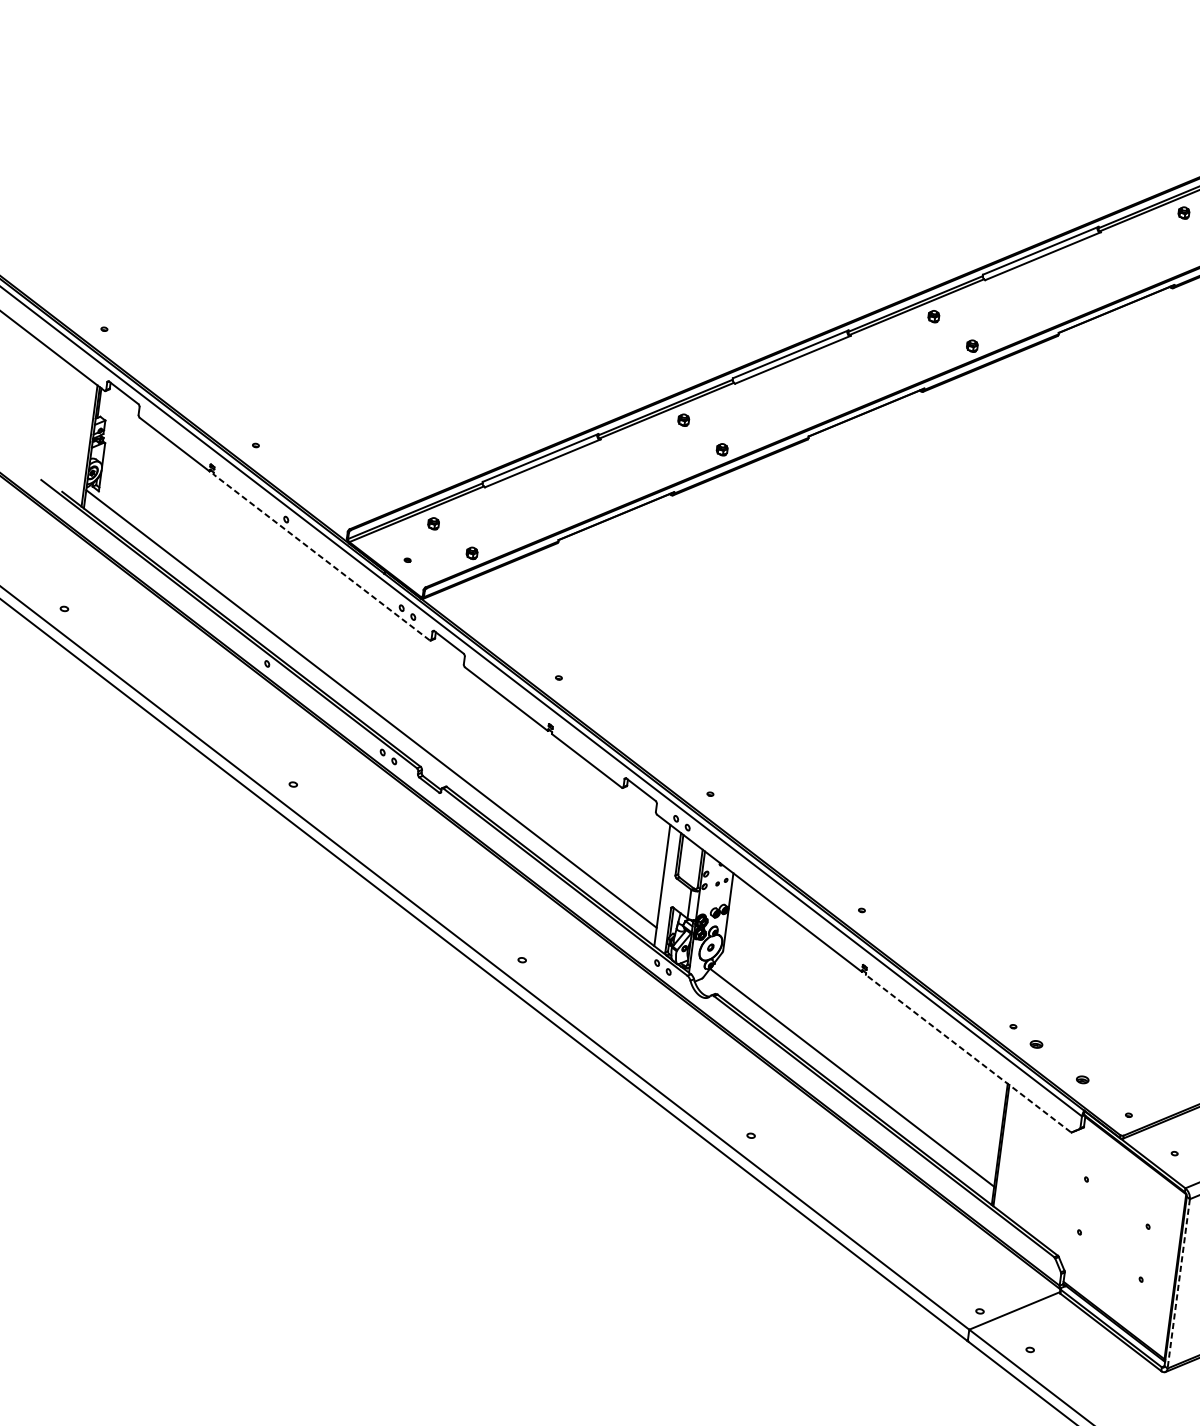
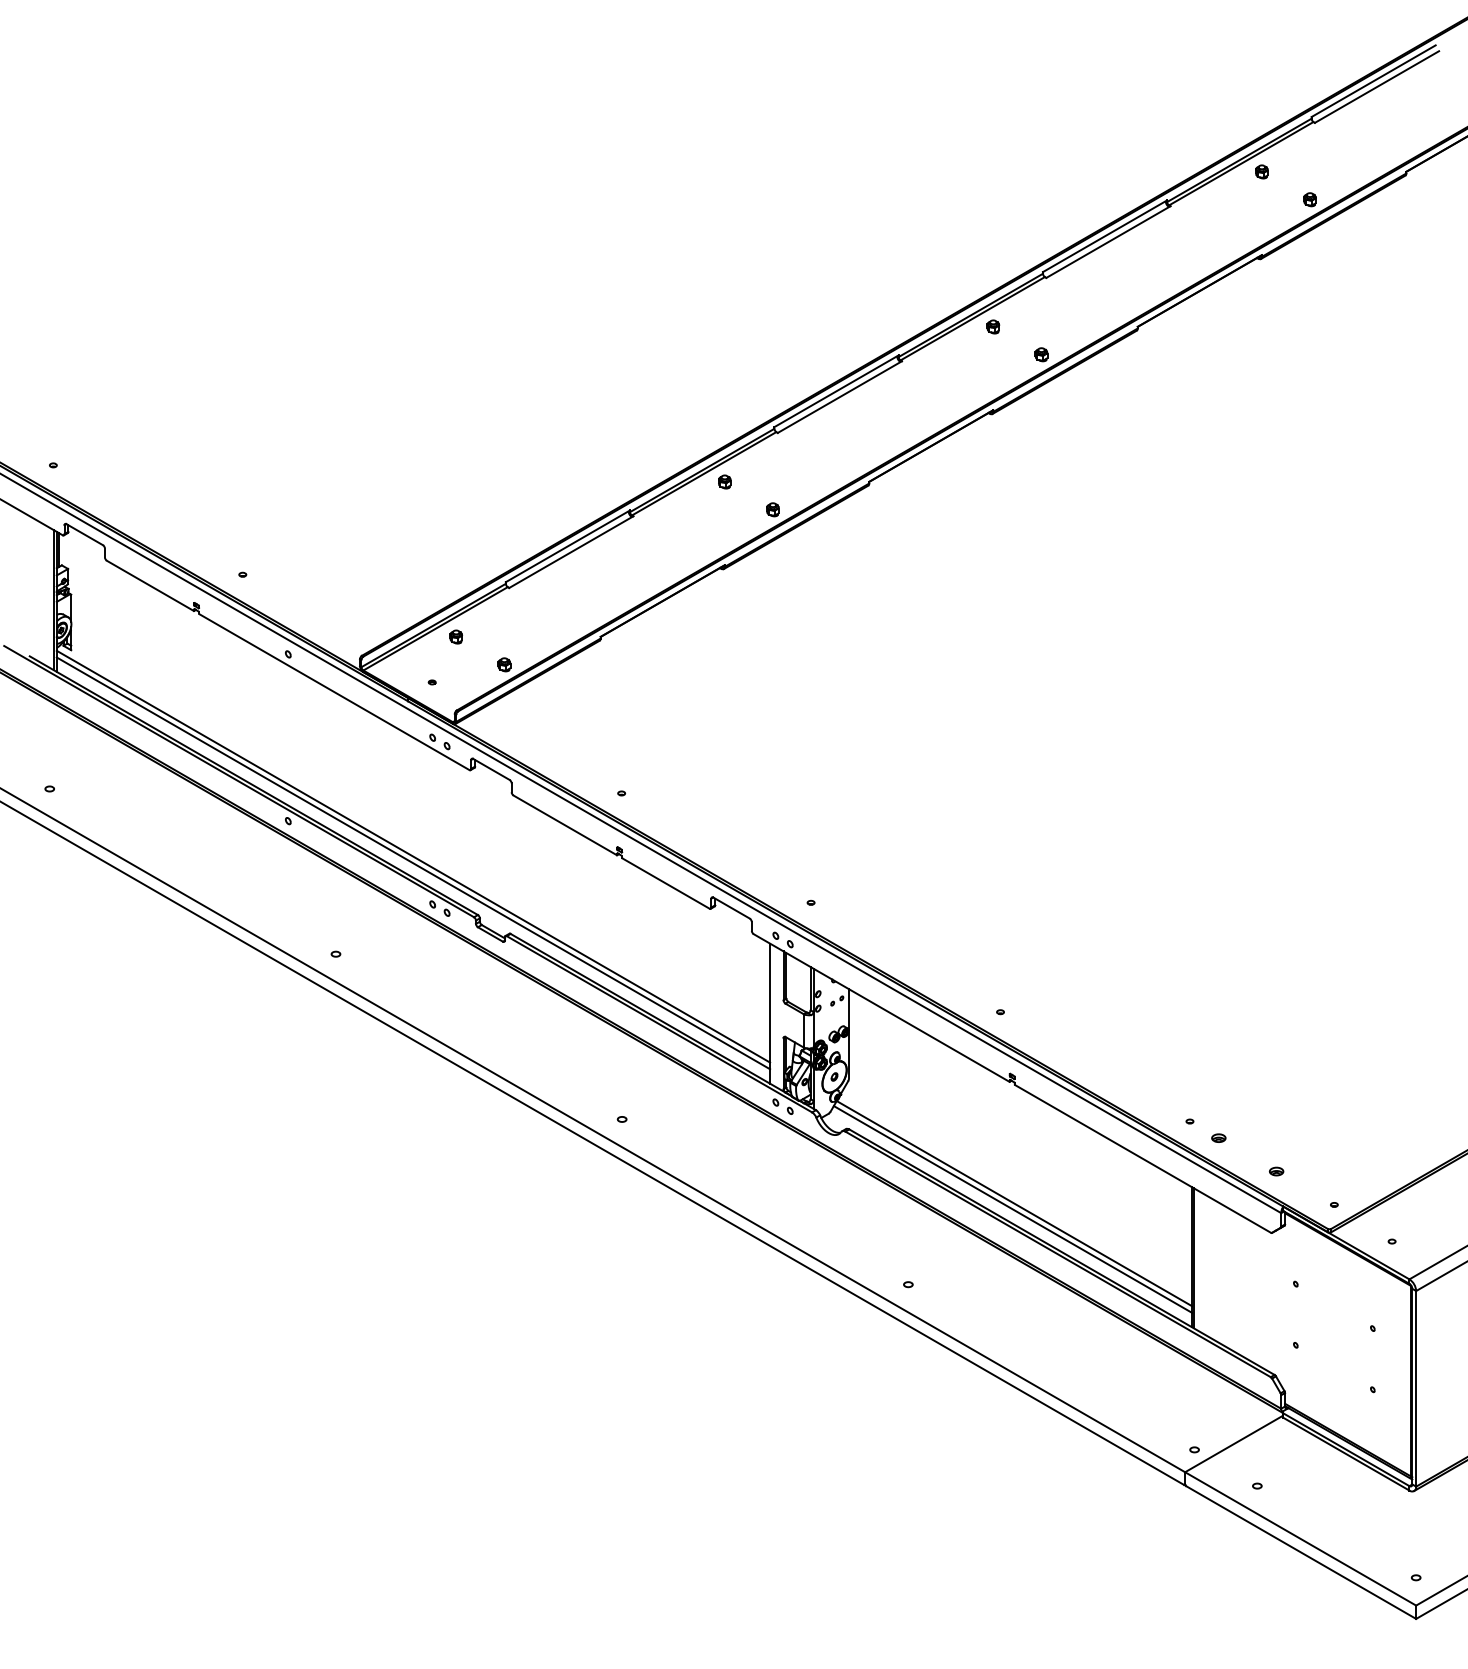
line: (321, 557) -> (334, 692), dashed -> solid
line: (370, 714) -> (413, 863), added
line: (968, 1053) -> (1142, 1158), dashed -> solid
line: (849, 1082) -> (1012, 1209), added
line: (1179, 1283) -> (1416, 1388), dashed -> solid

